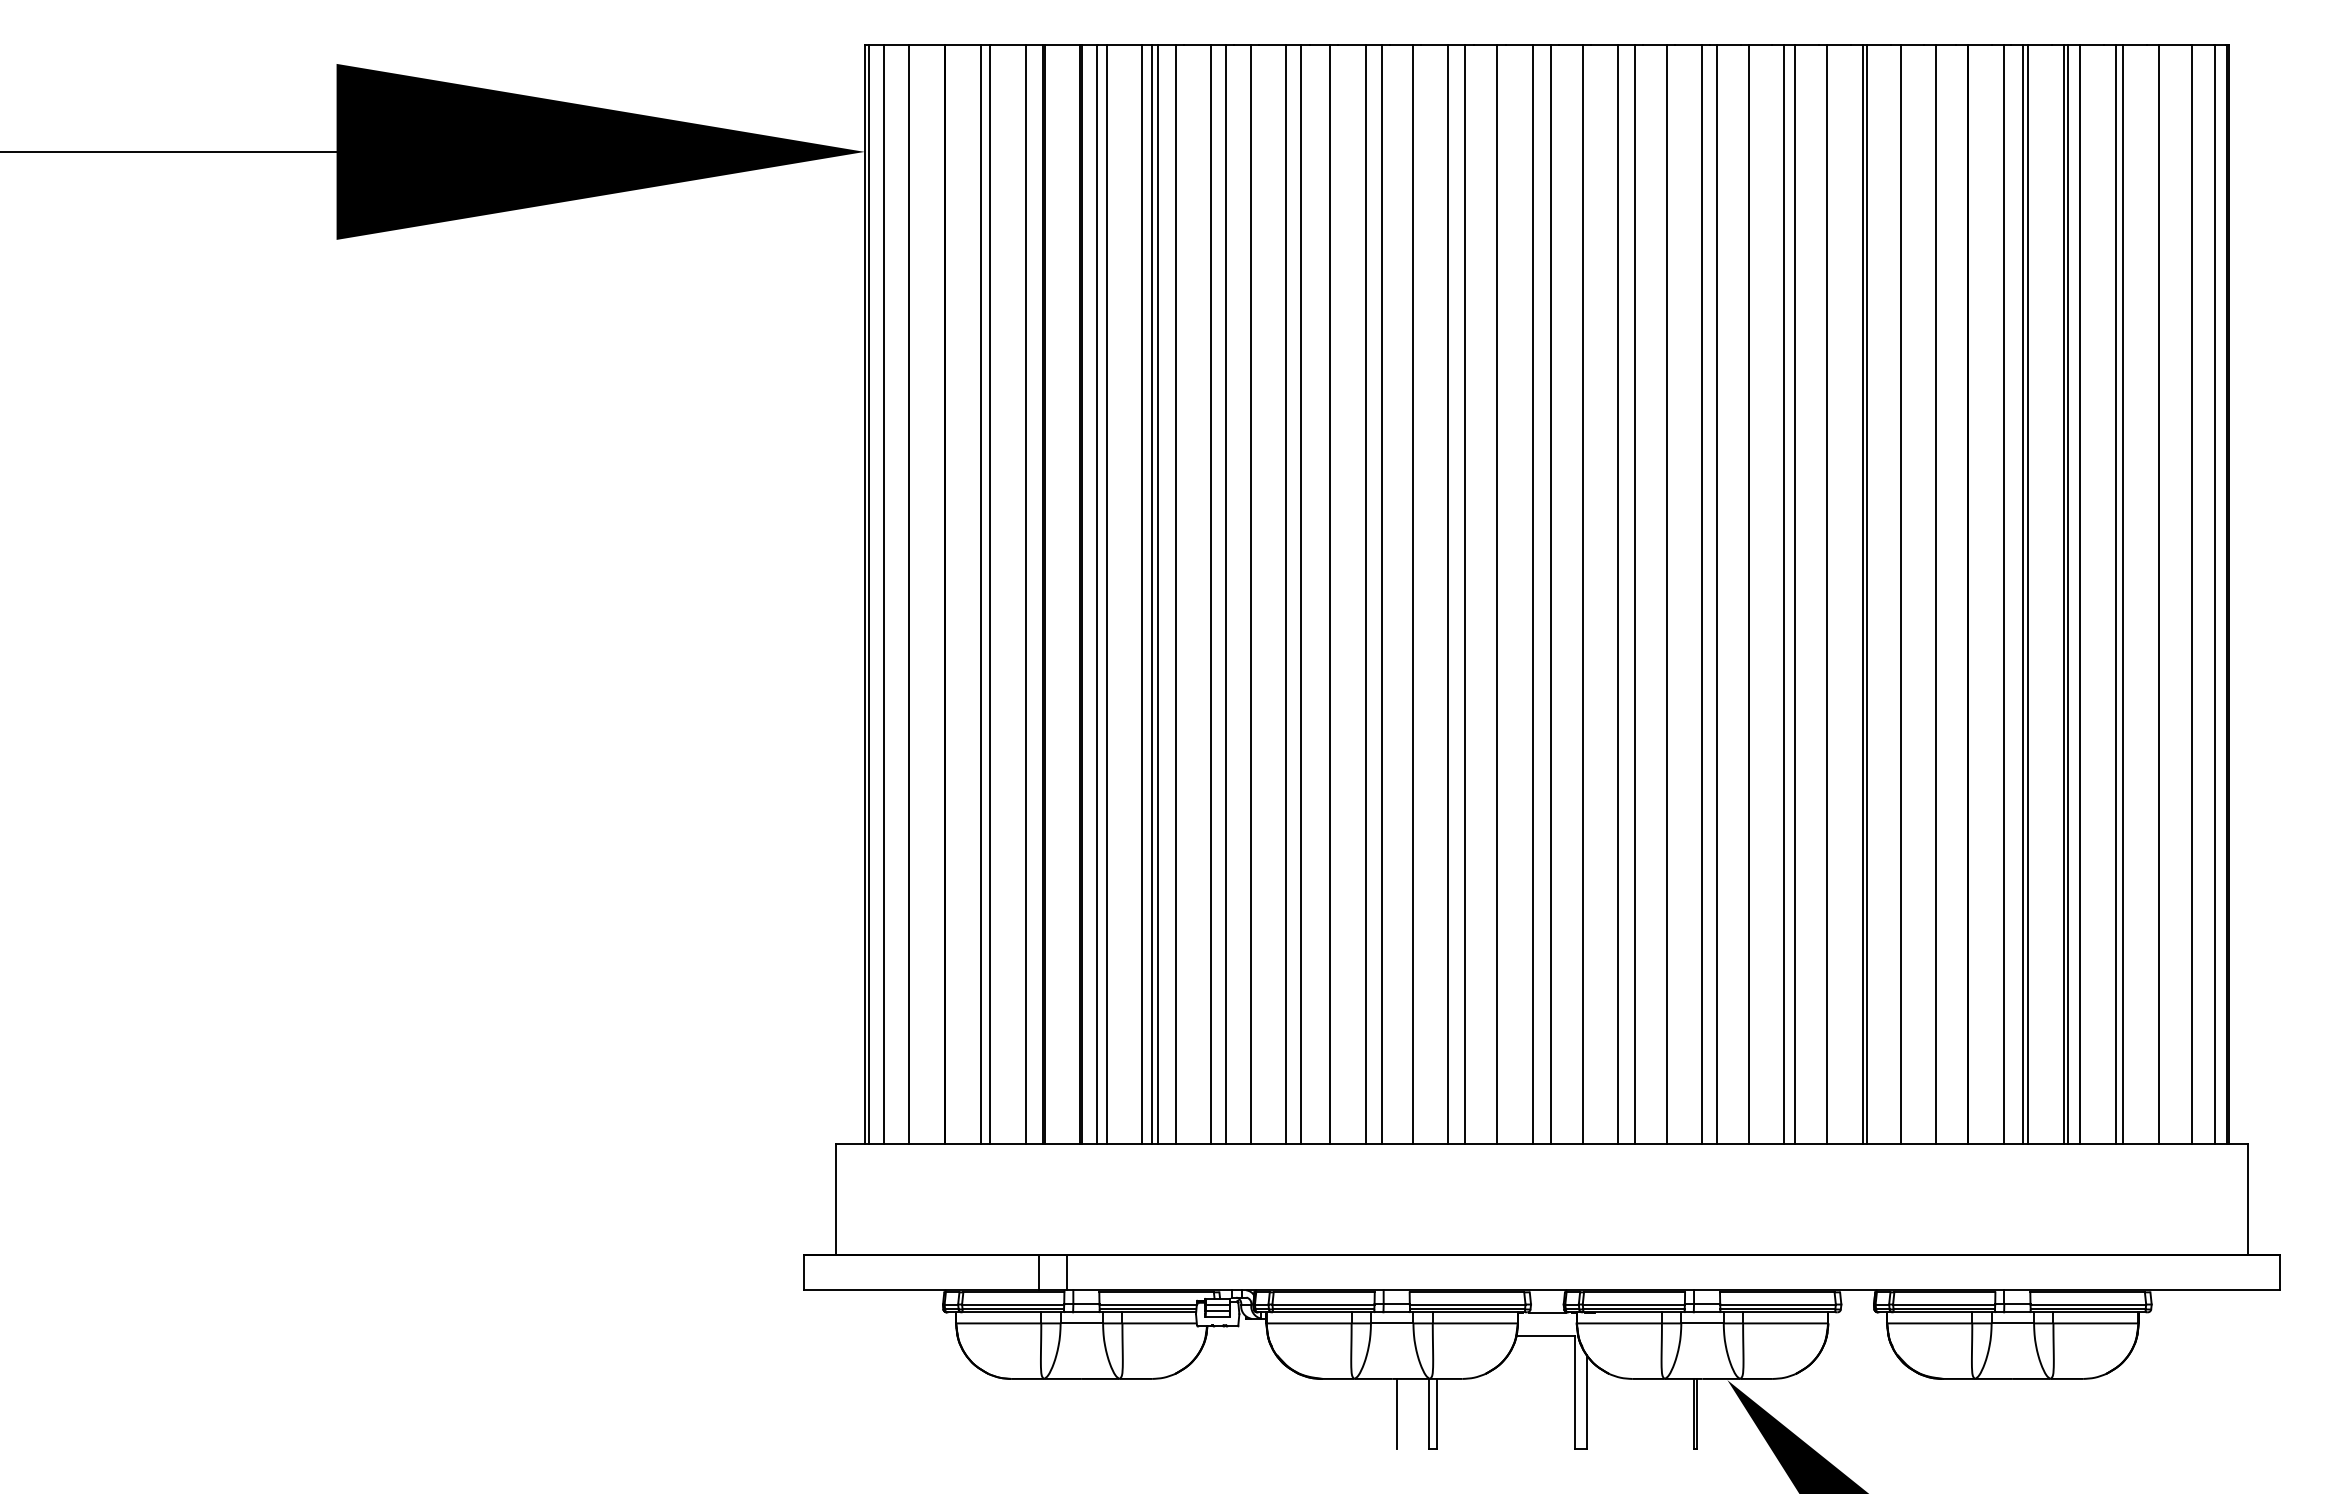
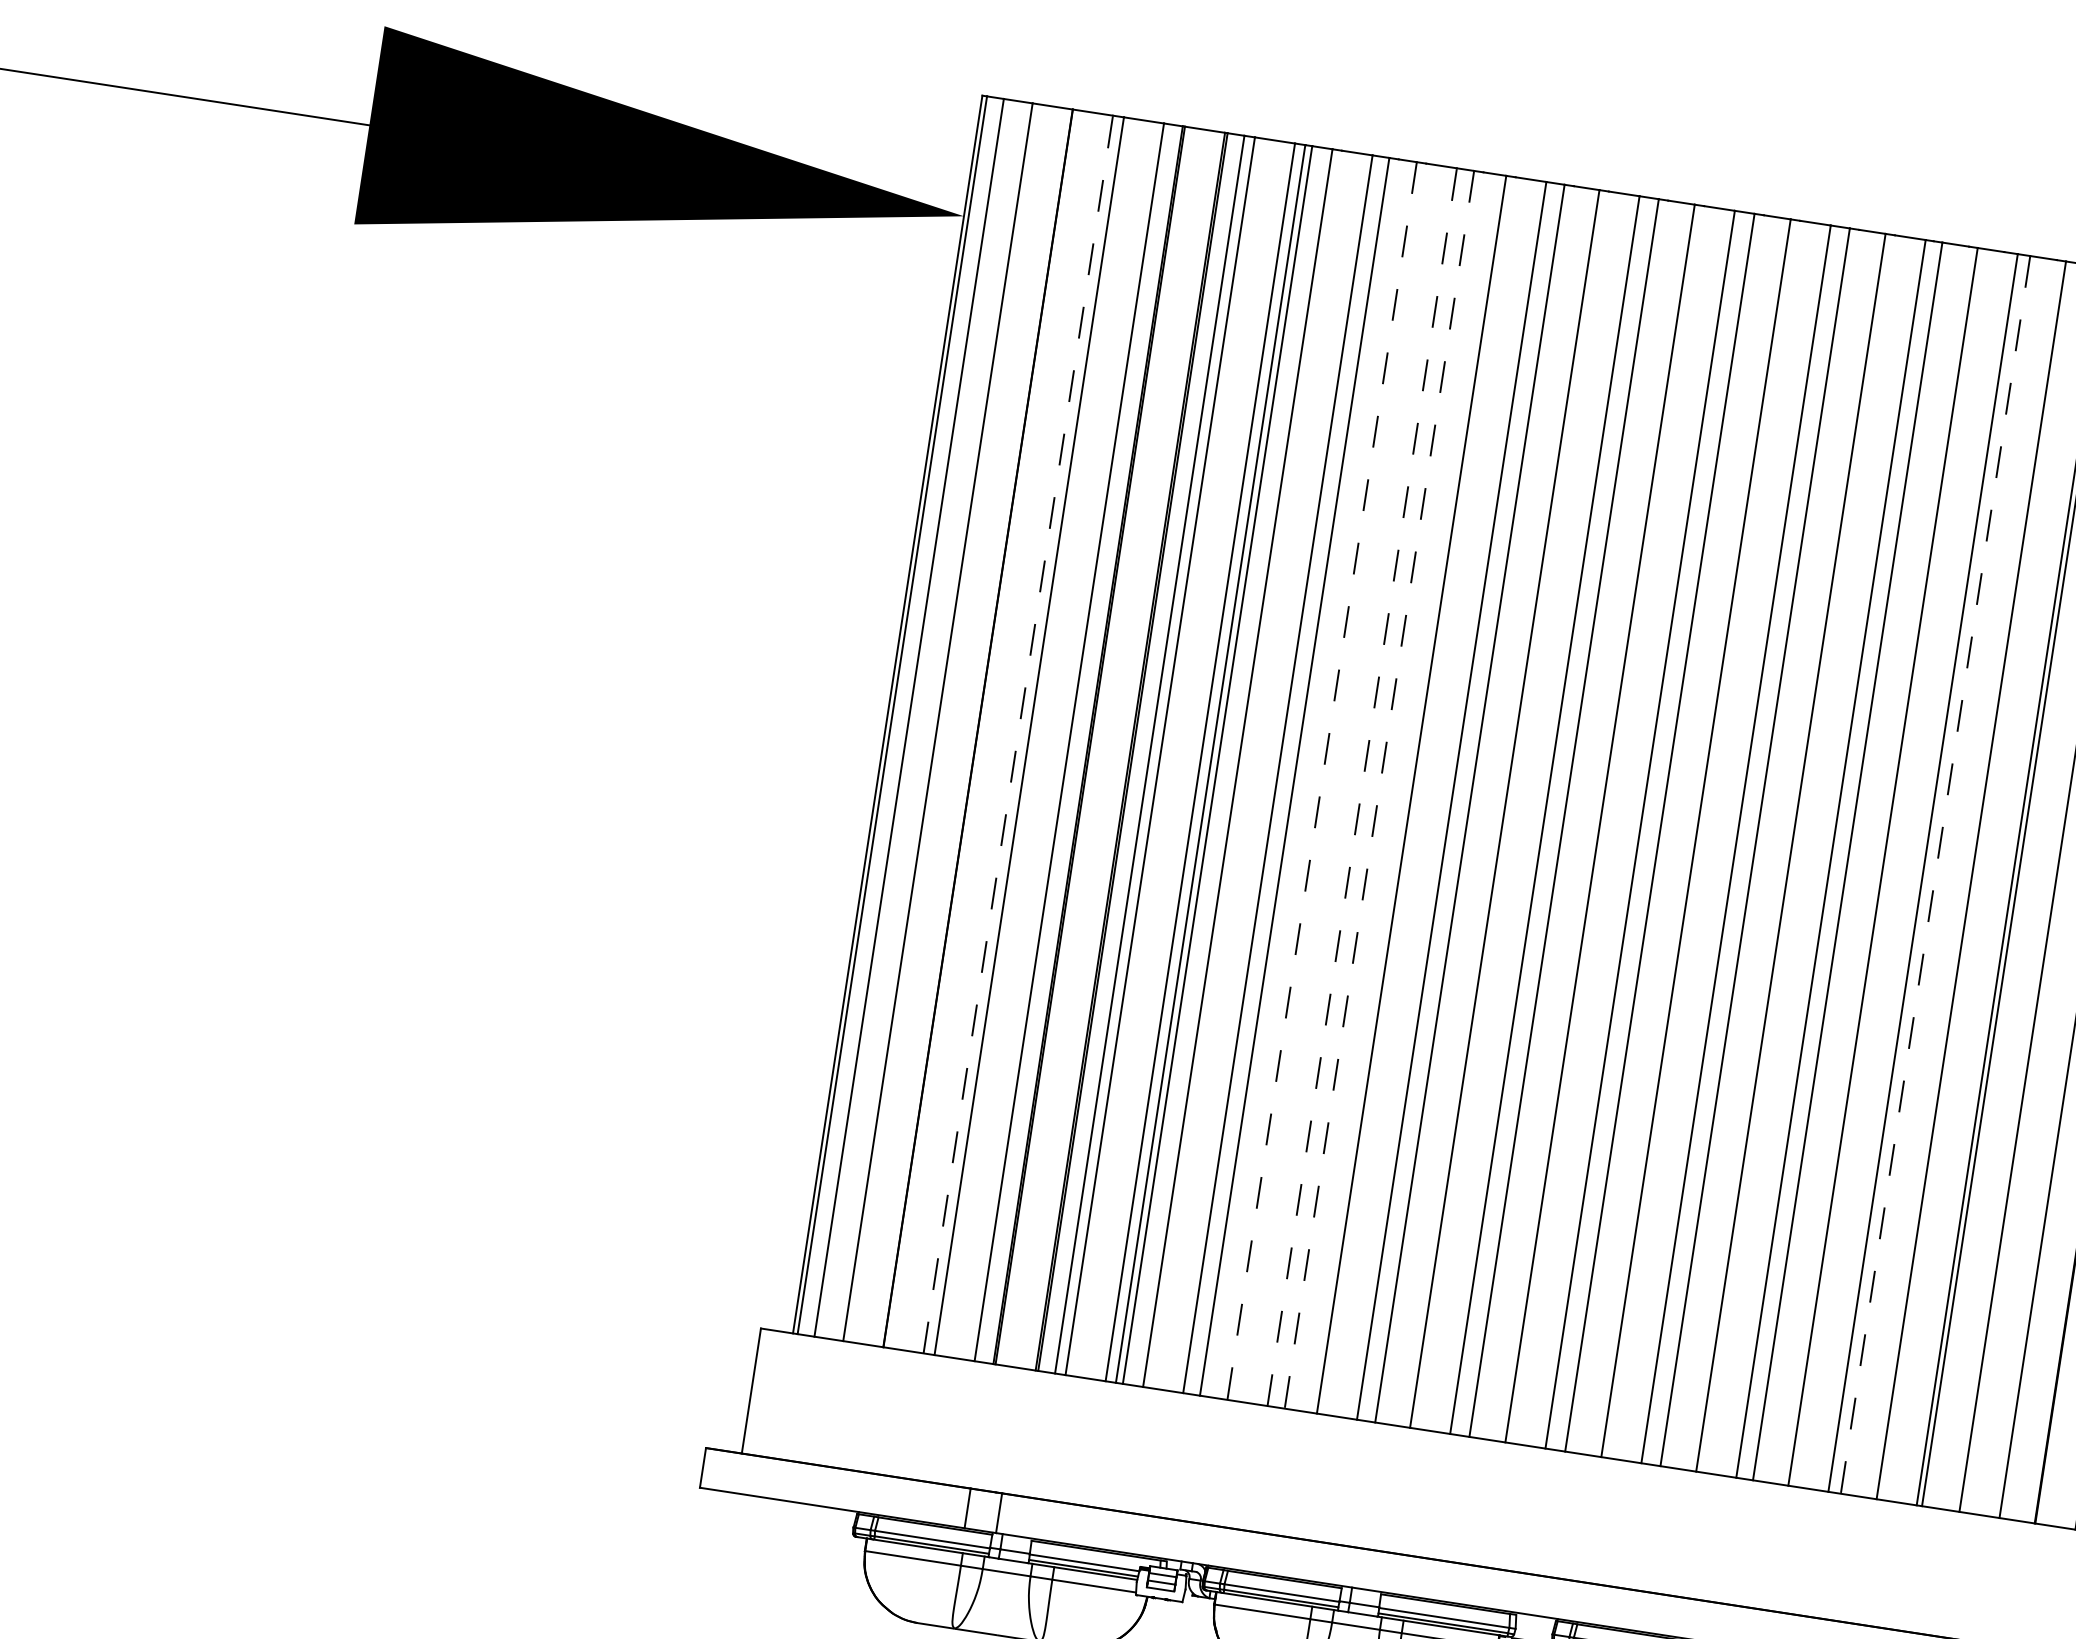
line: (980, 594) -> (1018, 734), solid -> dashed
line: (1250, 594) -> (1322, 781), solid -> dashed
line: (1286, 594) -> (1362, 787), solid -> dashed
line: (1301, 594) -> (1379, 789), solid -> dashed
line: (1795, 594) -> (1935, 874), solid -> dashed

